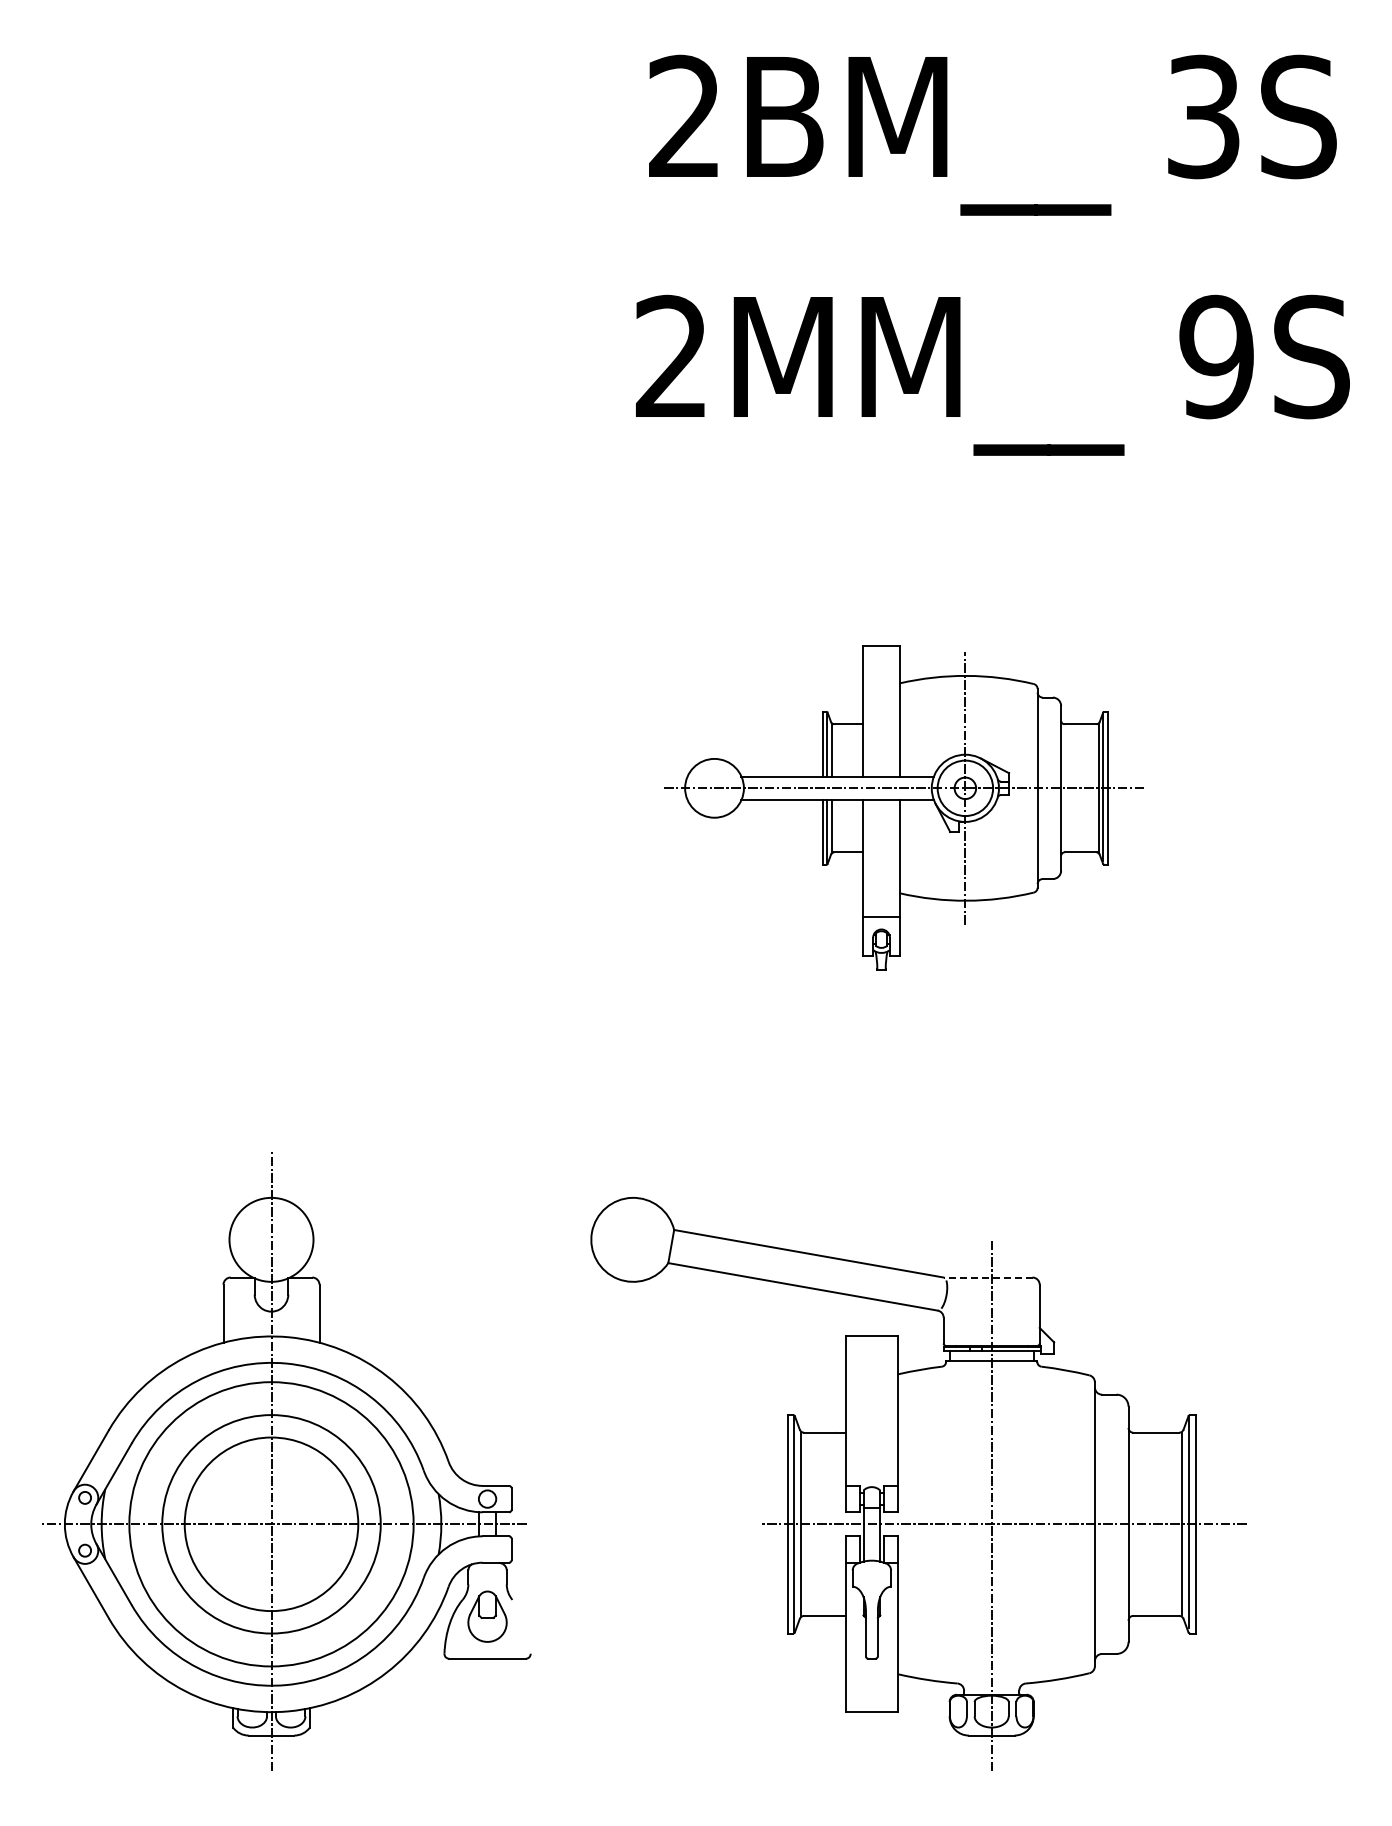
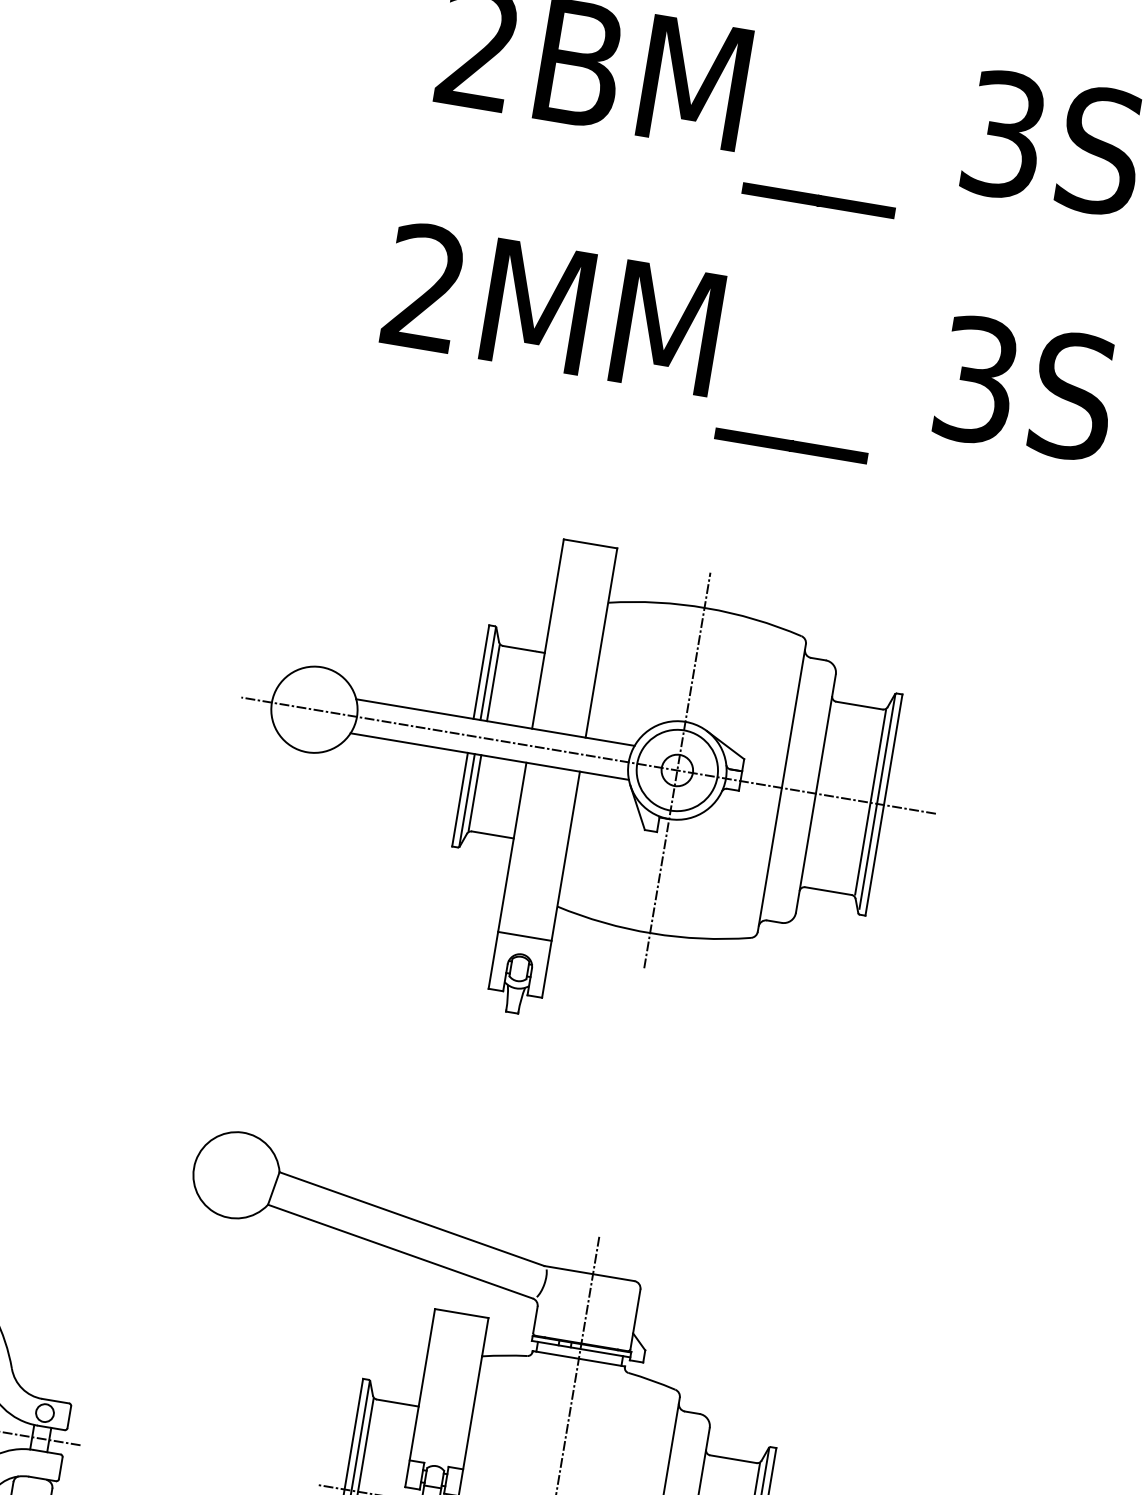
text: (1216, 356) -> (976, 379), 9S -> 3S
part: (903, 807) -> (583, 783), size x1.43
line: (987, 1277) -> (588, 1273), dashed -> solid

